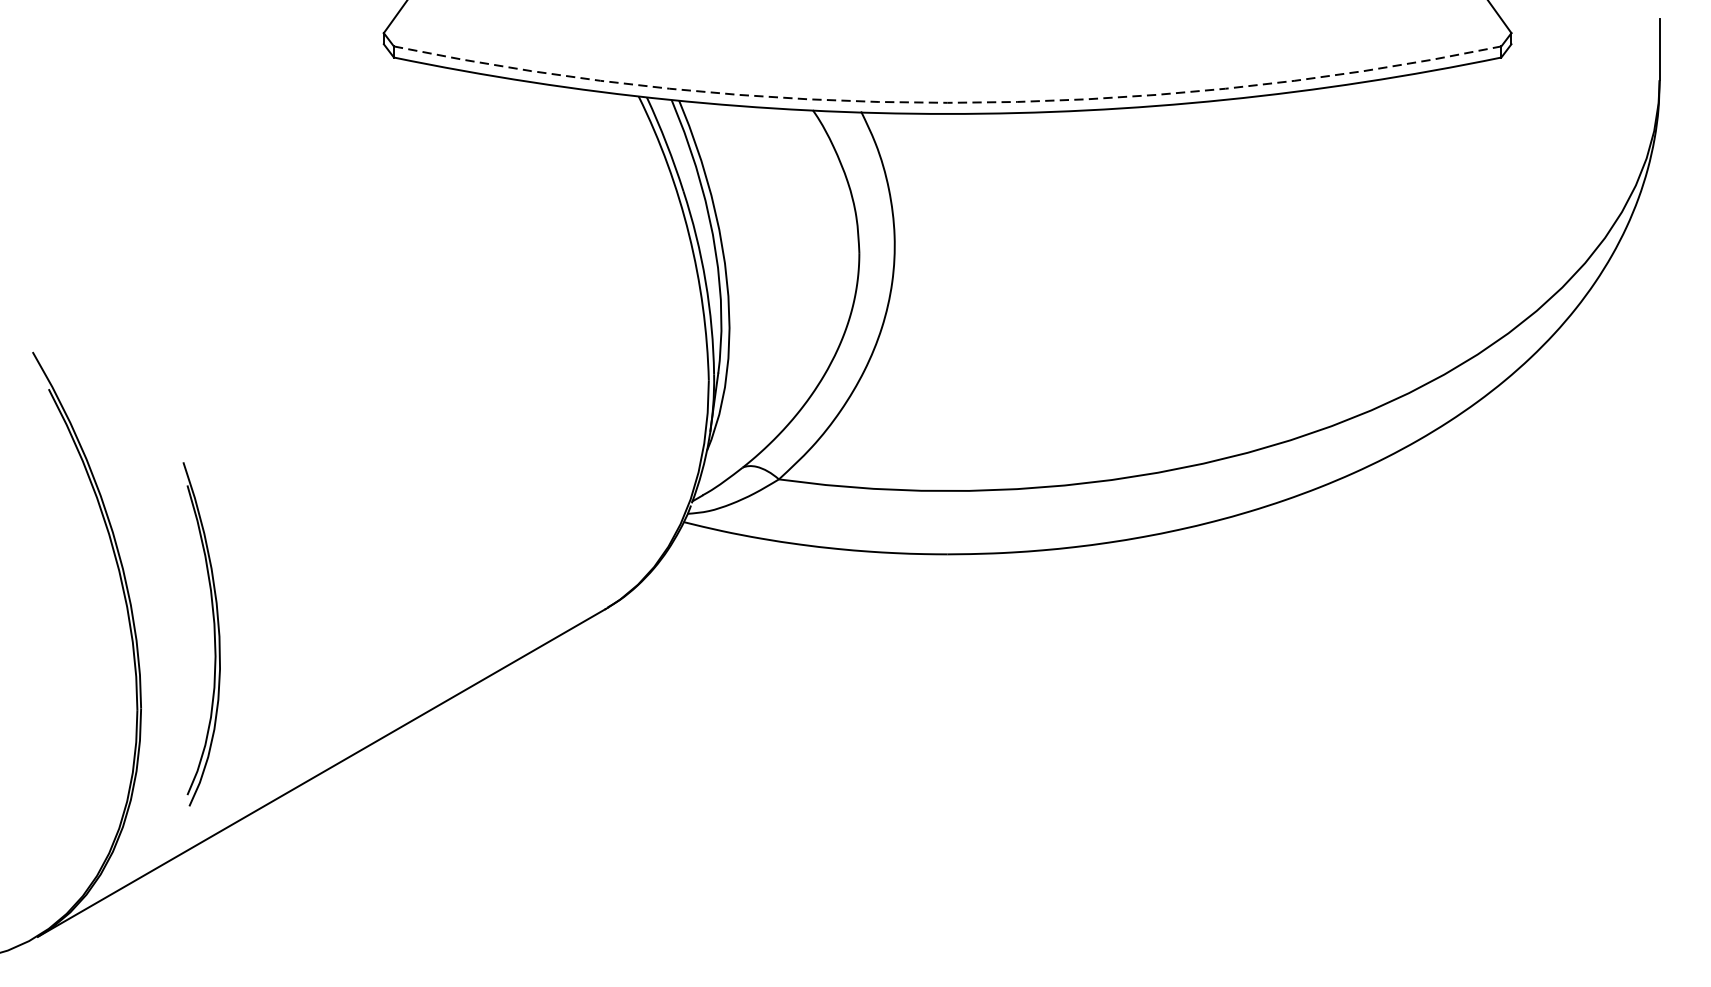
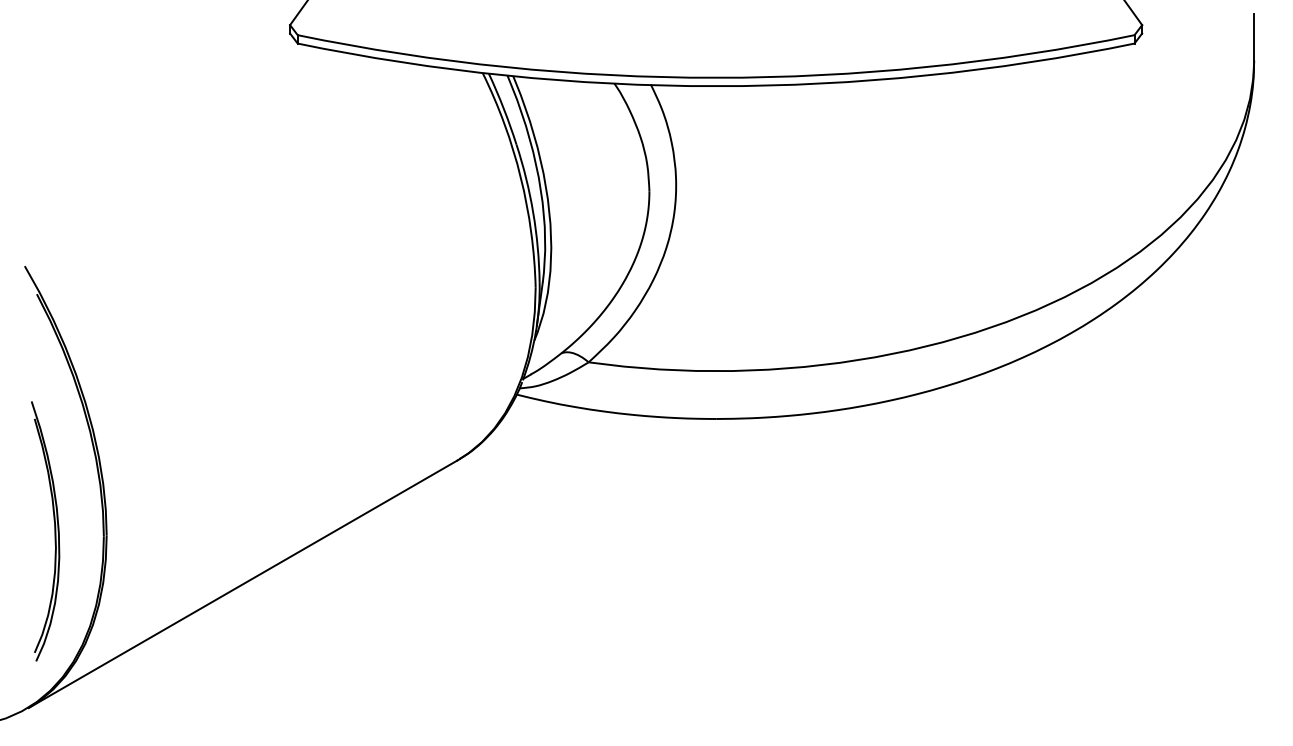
arc: (948, 102) -> (716, 77), dashed -> solid
part: (213, 634) -> (54, 531), moved

